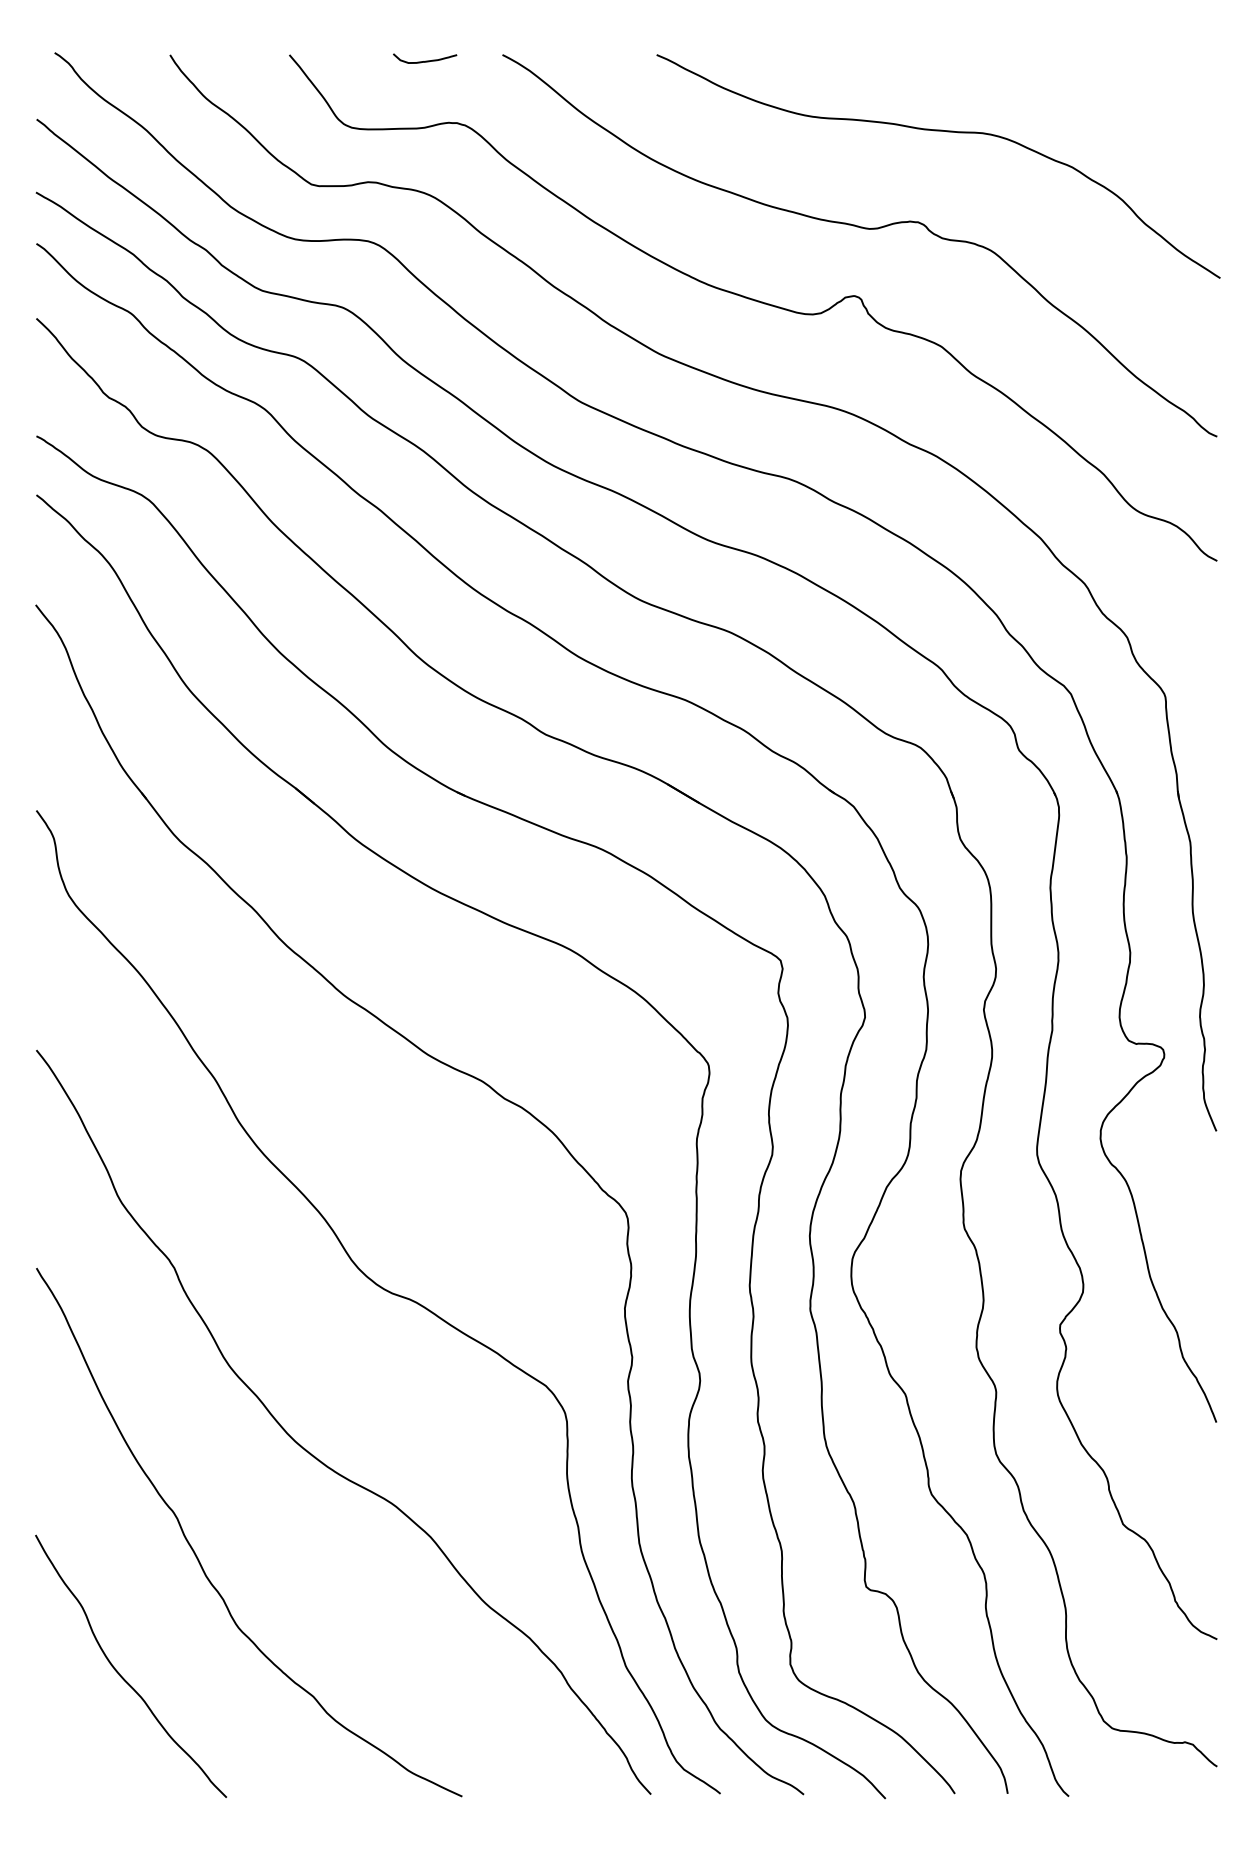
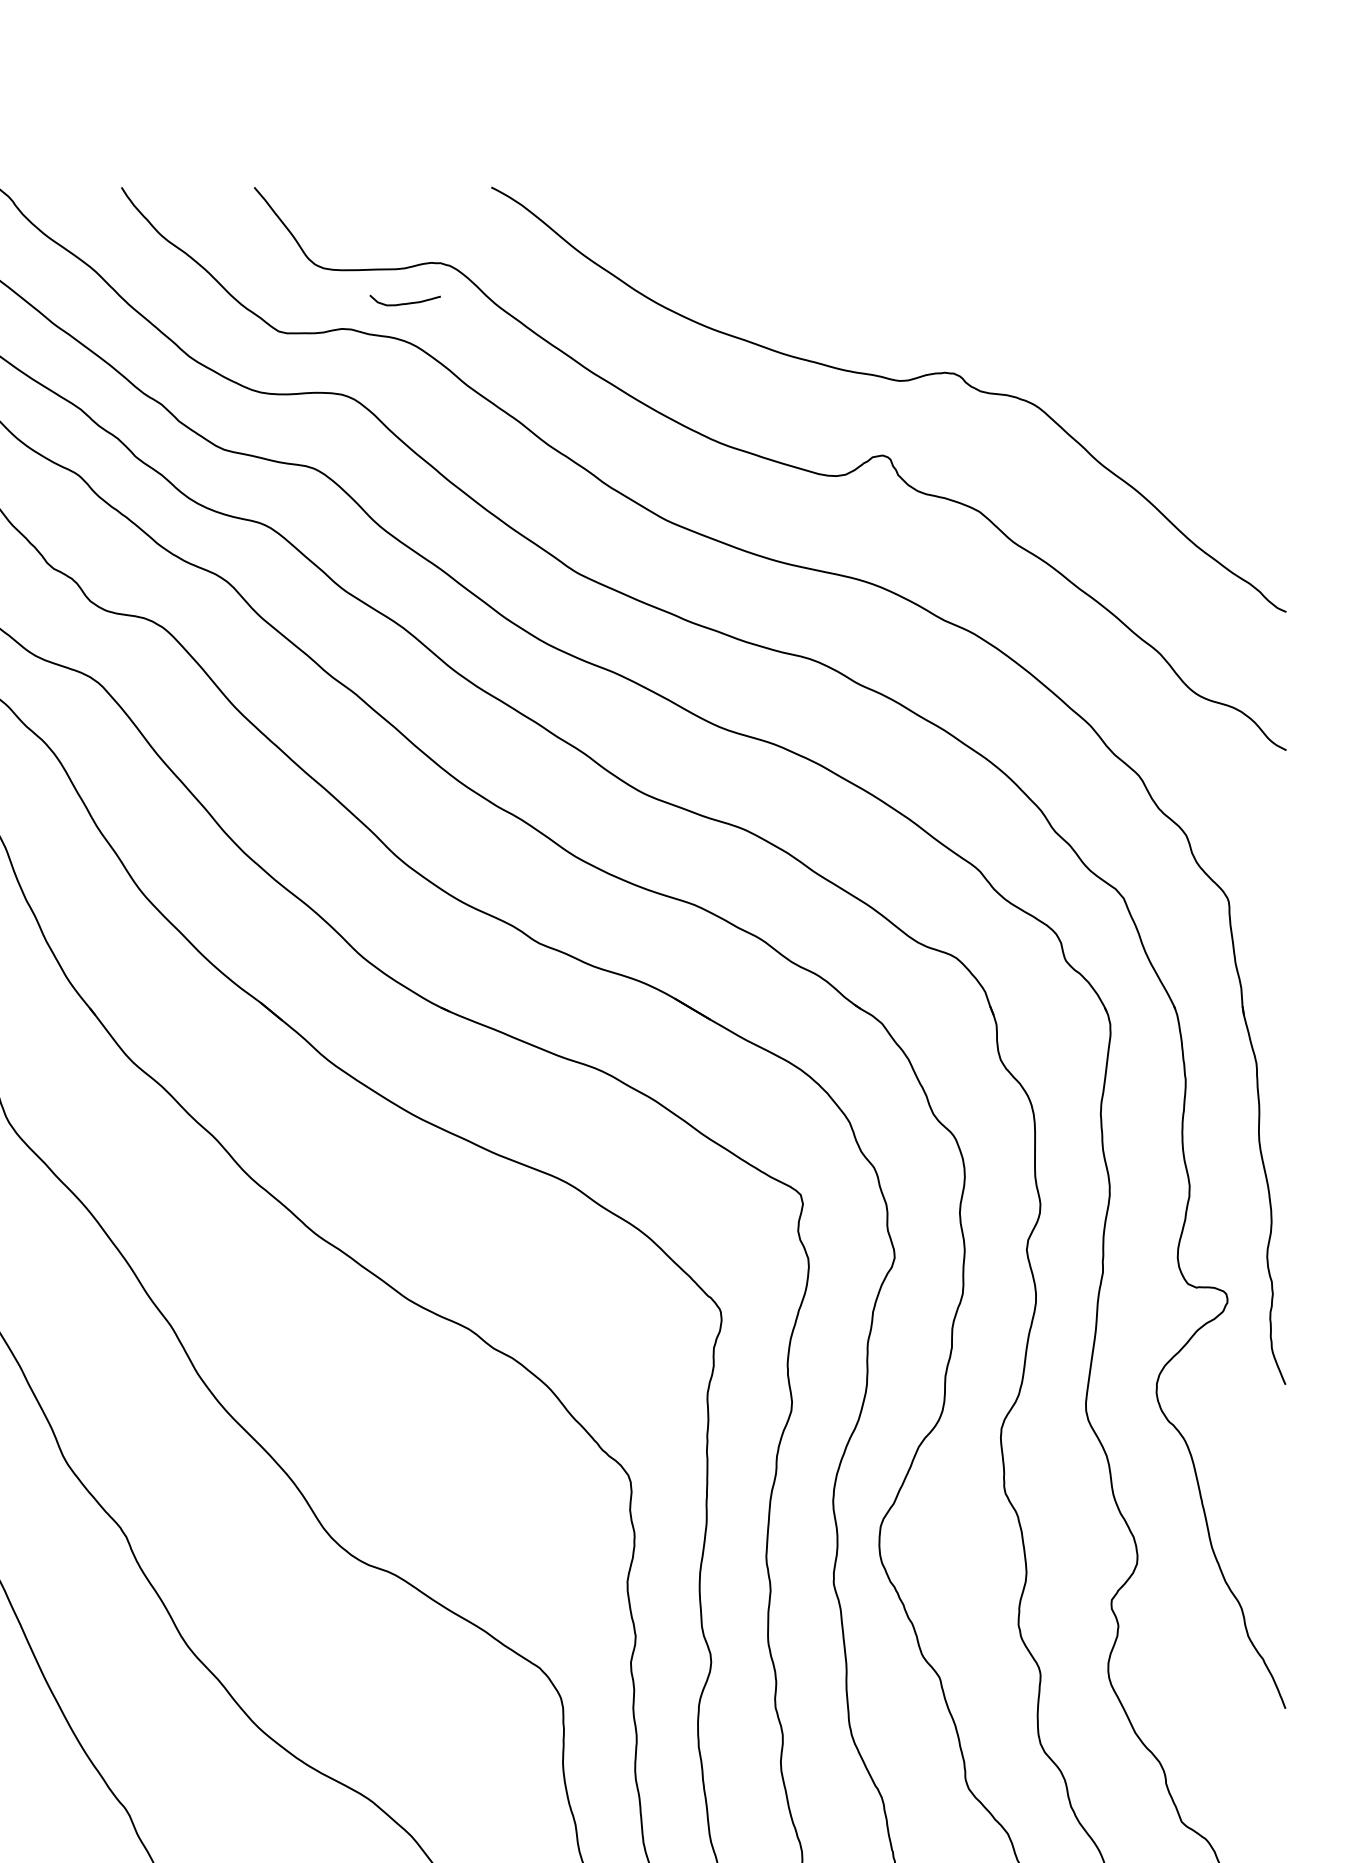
curve: (425, 60) -> (405, 302), moved
curve: (938, 131) -> (976, 272), removed

